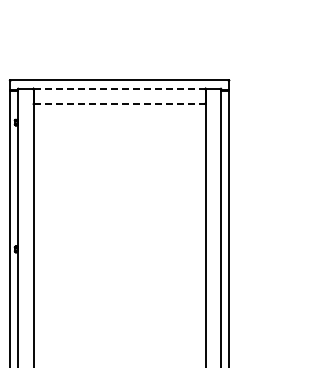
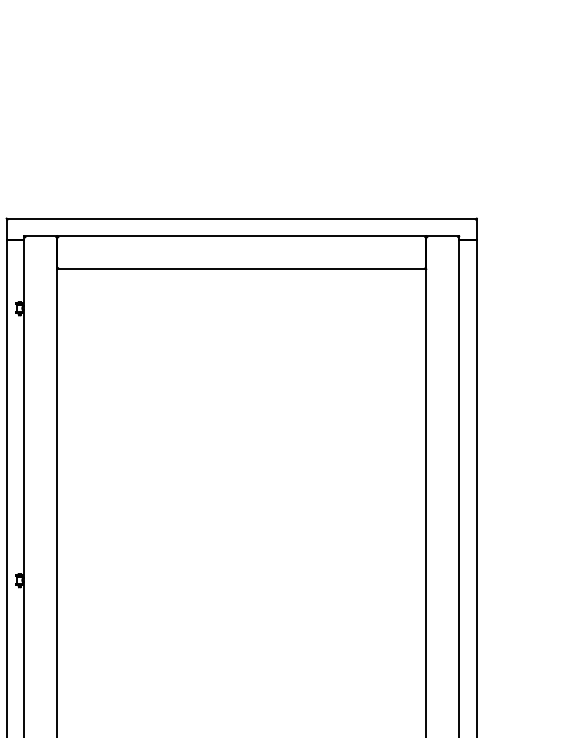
line: (119, 88) -> (241, 235), dashed -> solid
line: (119, 104) -> (241, 270), dashed -> solid

